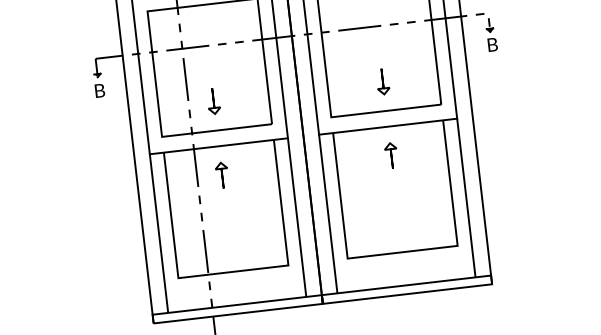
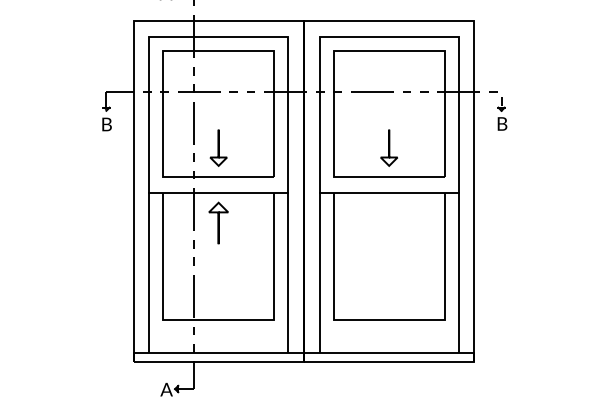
part: (382, 81) -> (388, 147), size x1.4
part: (213, 100) -> (218, 147), size x1.4
part: (390, 154) -> (388, 221), removed
part: (221, 174) -> (218, 221), size x1.6

